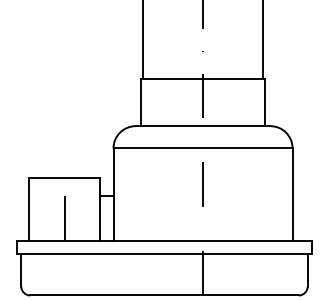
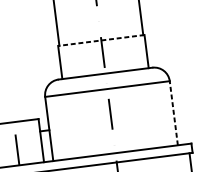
line: (202, 78) -> (100, 40), solid -> dashed
line: (292, 193) -> (173, 112), solid -> dashed

